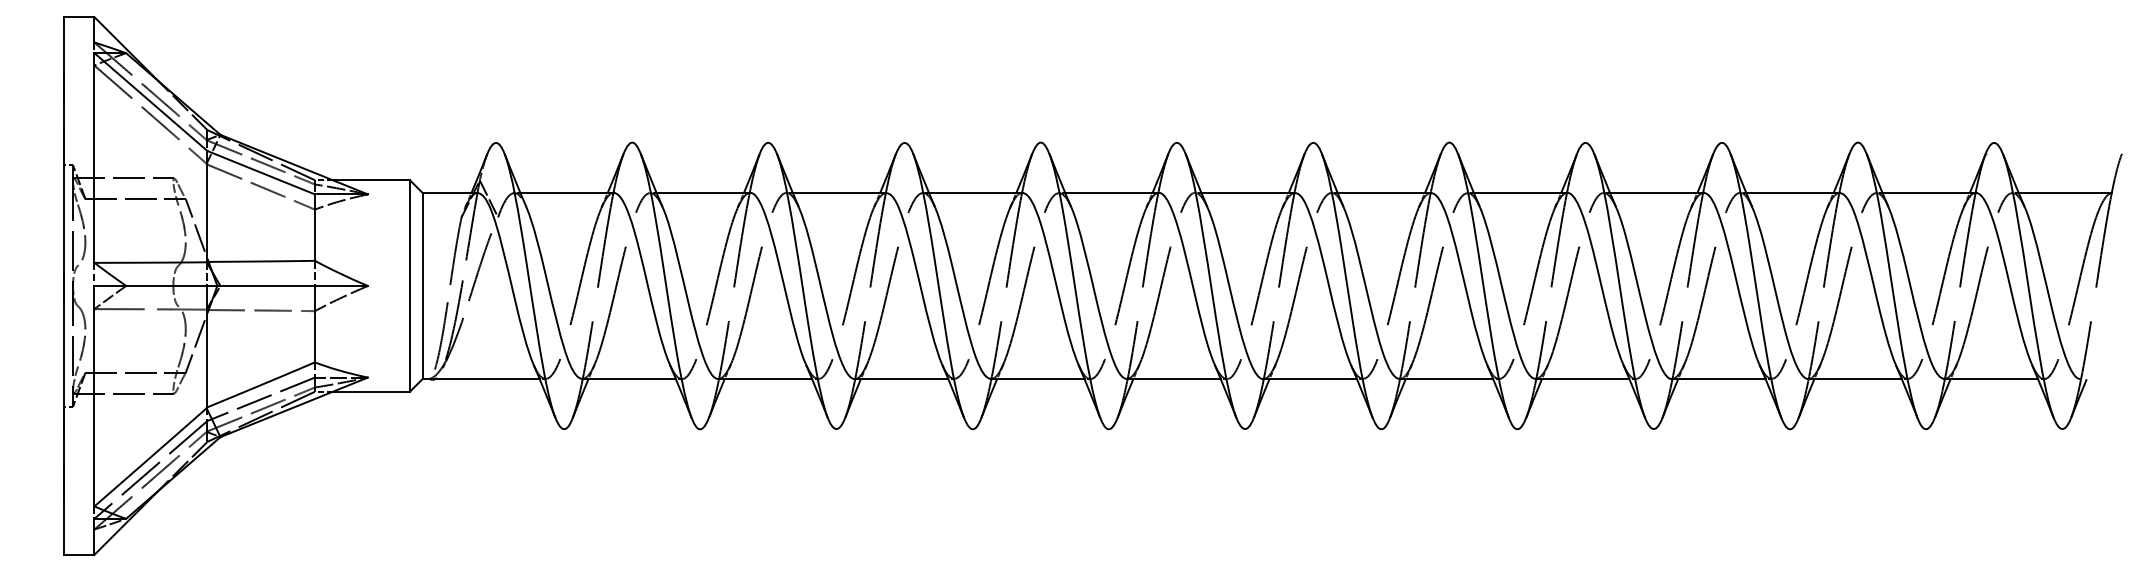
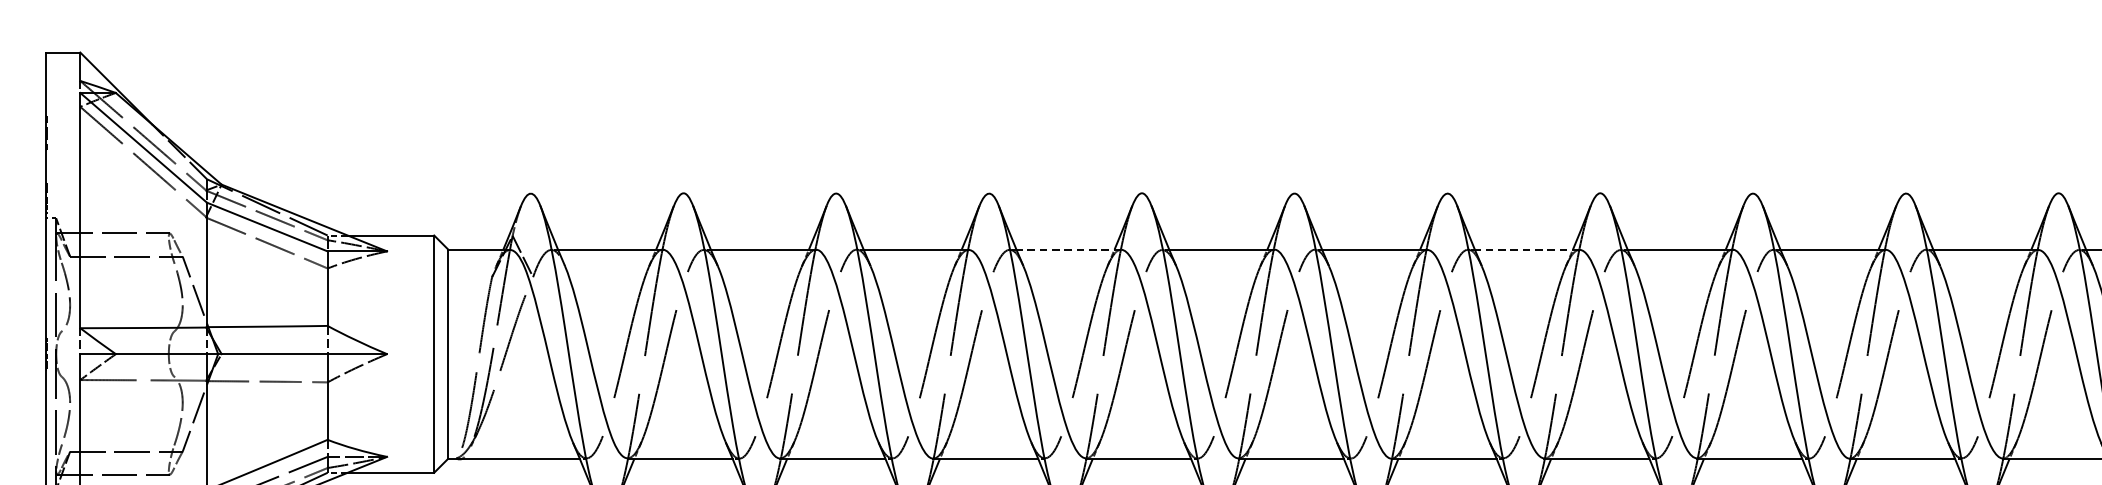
line: (975, 192) -> (1068, 249), solid -> dashed
line: (1384, 192) -> (1527, 249), solid -> dashed

